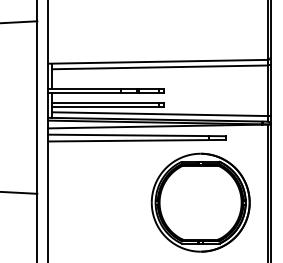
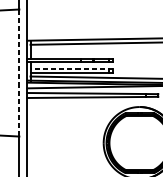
line: (108, 102) -> (71, 69), solid -> dashed
line: (37, 108) -> (19, 73), solid -> dashed

